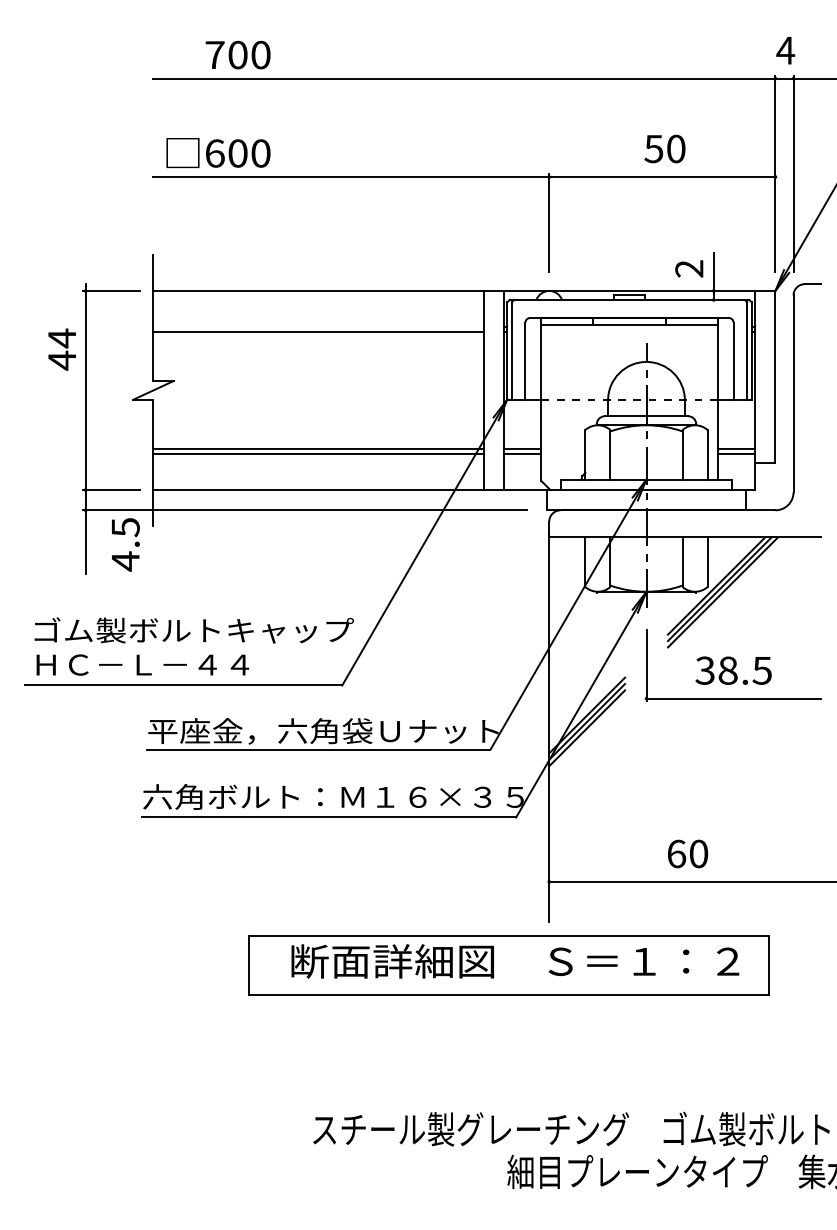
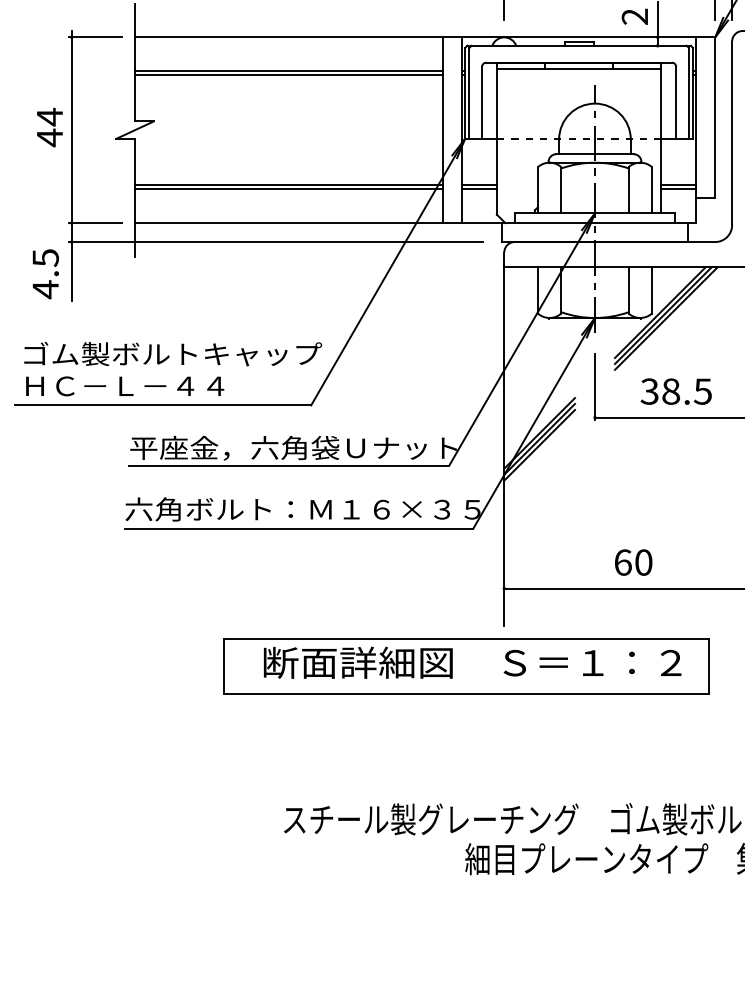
line: (318, 327) -> (289, 71), added
text: (61, 349) -> (49, 127), moved
text: (125, 544) -> (45, 273), moved

